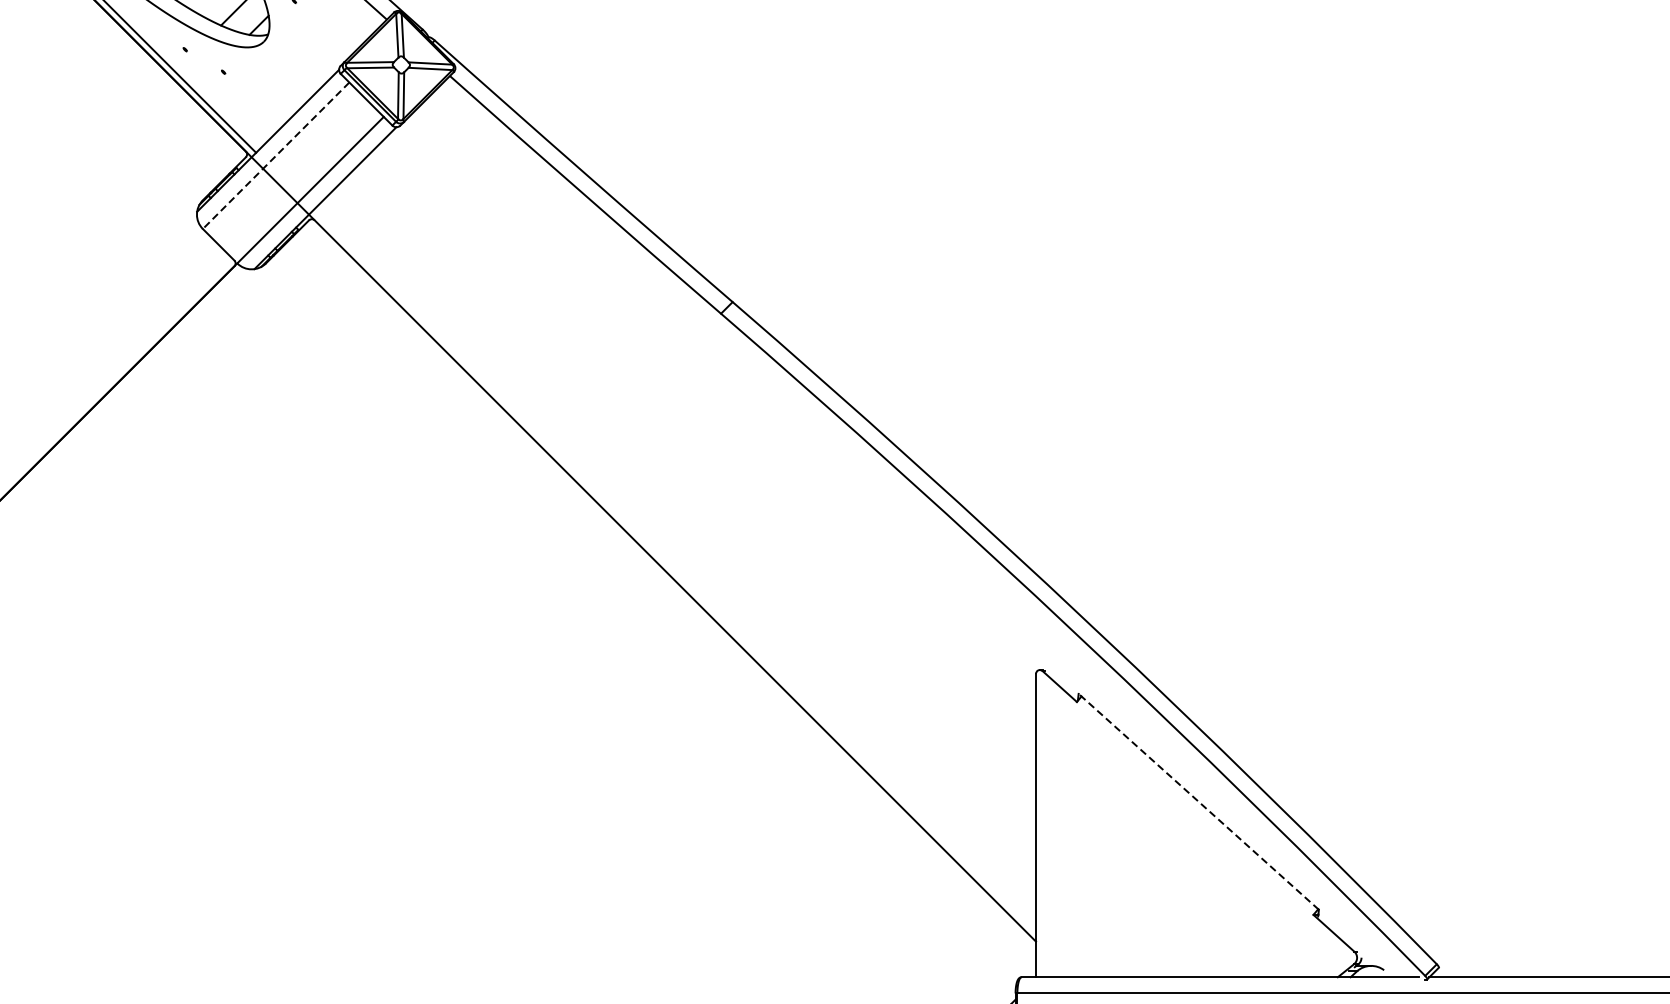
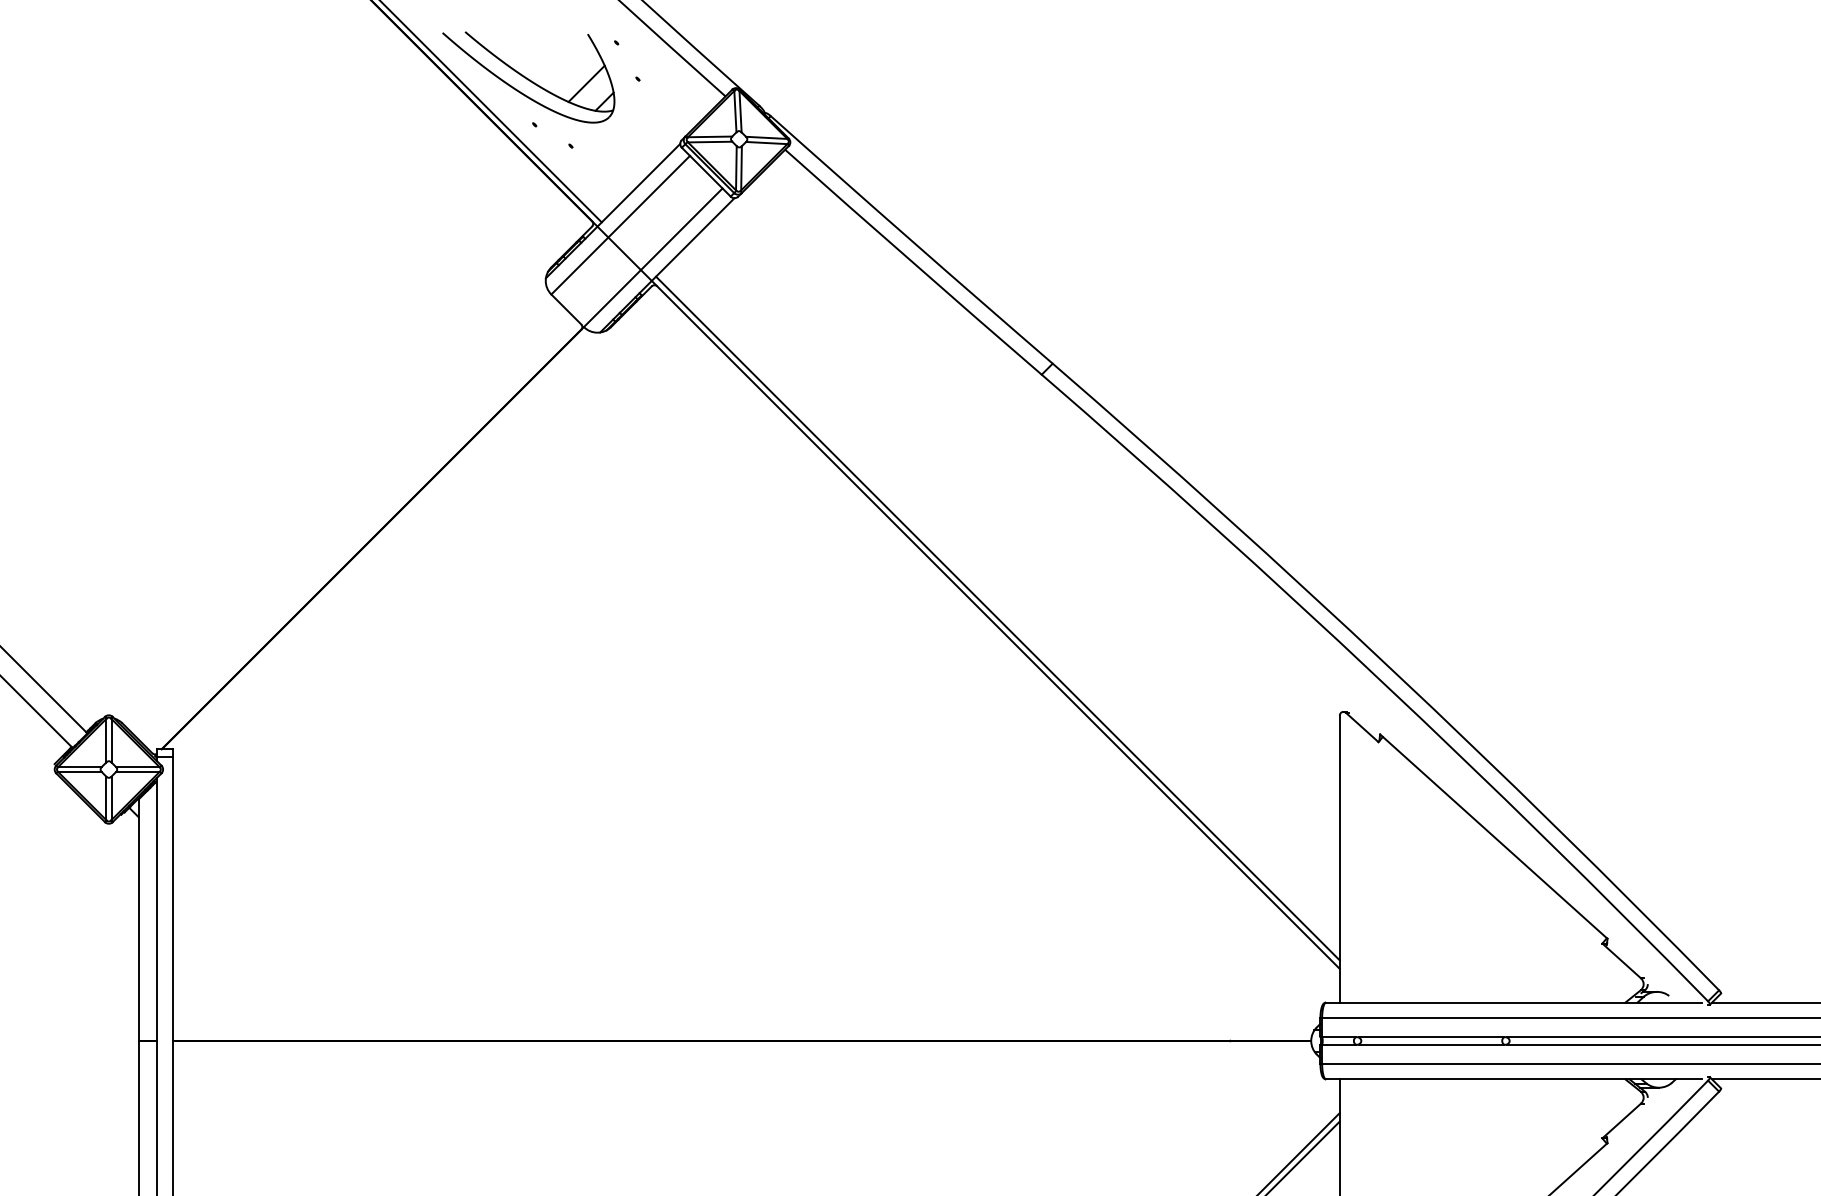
line: (275, 156) -> (620, 225), dashed -> solid
line: (674, 571) -> (997, 618), added
line: (1198, 801) -> (1493, 836), dashed -> solid

